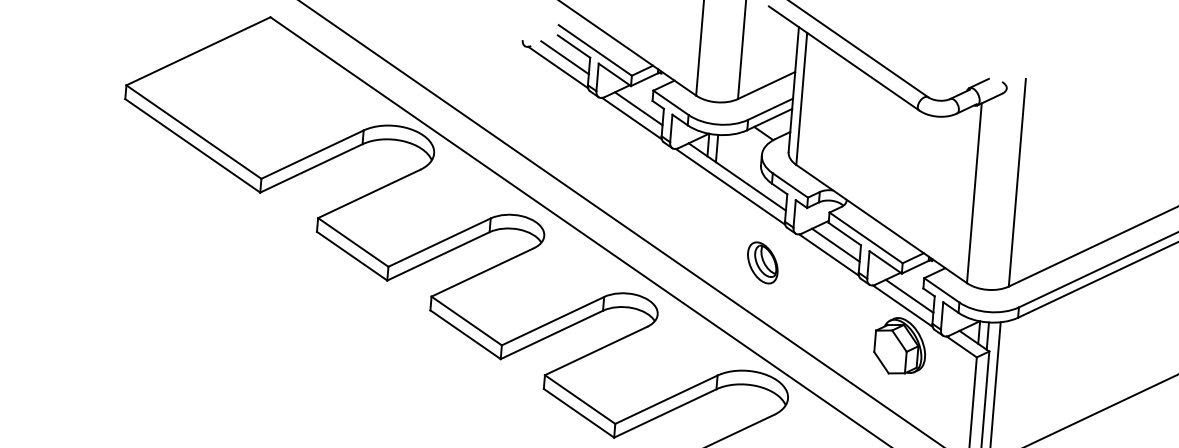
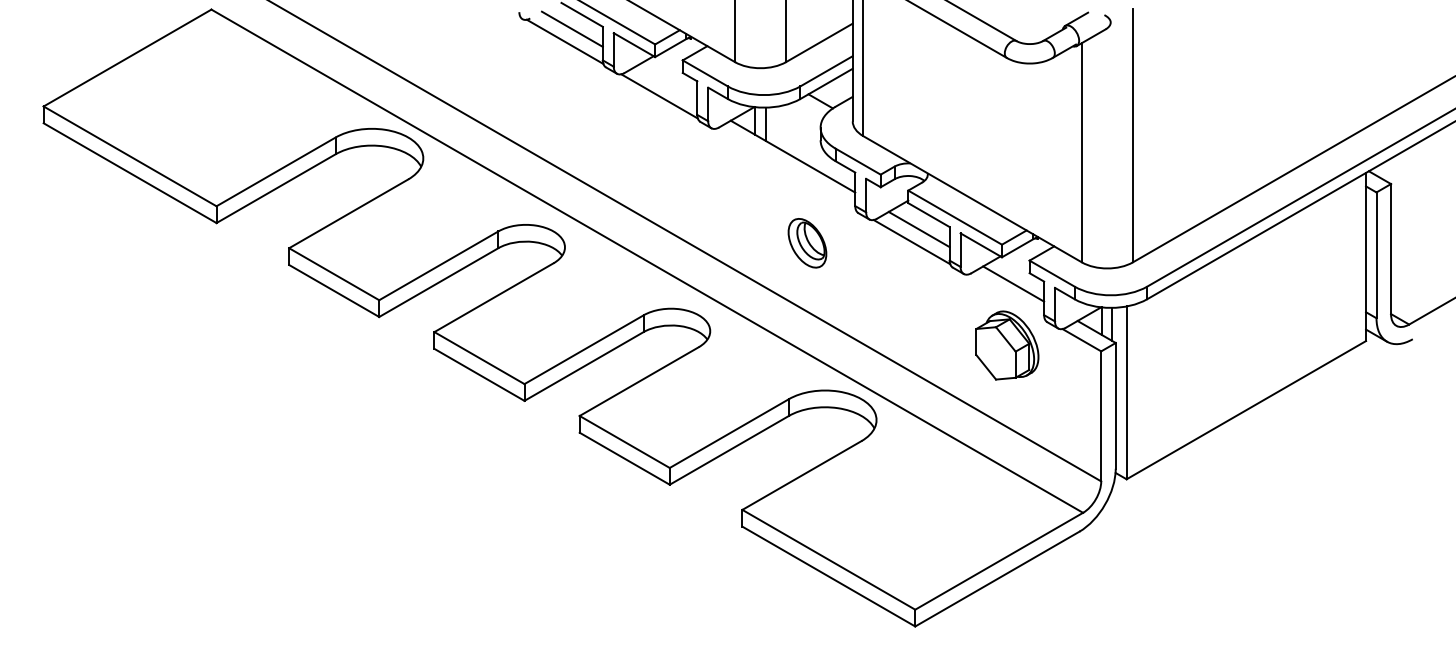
line: (638, 108) -> (666, 83), removed
line: (730, 186) -> (785, 168), removed
part: (762, 263) -> (807, 243), moved
line: (902, 306) -> (1006, 296), removed

